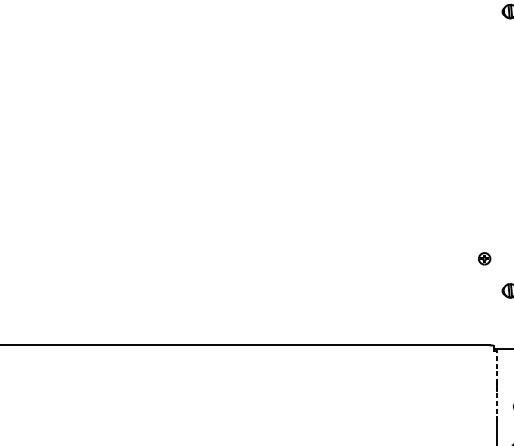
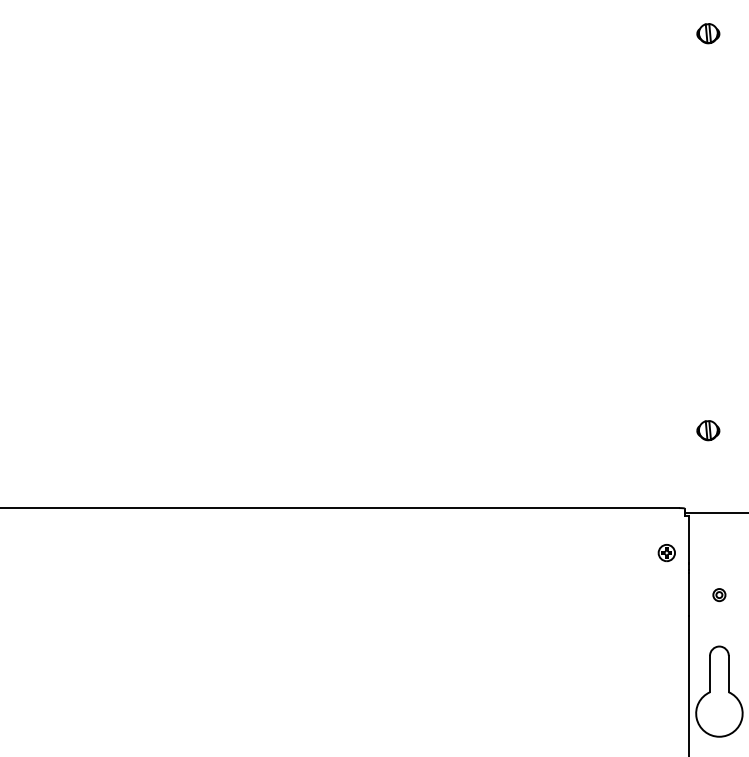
part: (484, 259) -> (666, 553), moved
line: (496, 367) -> (688, 539), dashed -> solid
line: (496, 406) -> (688, 594), dashed -> solid

